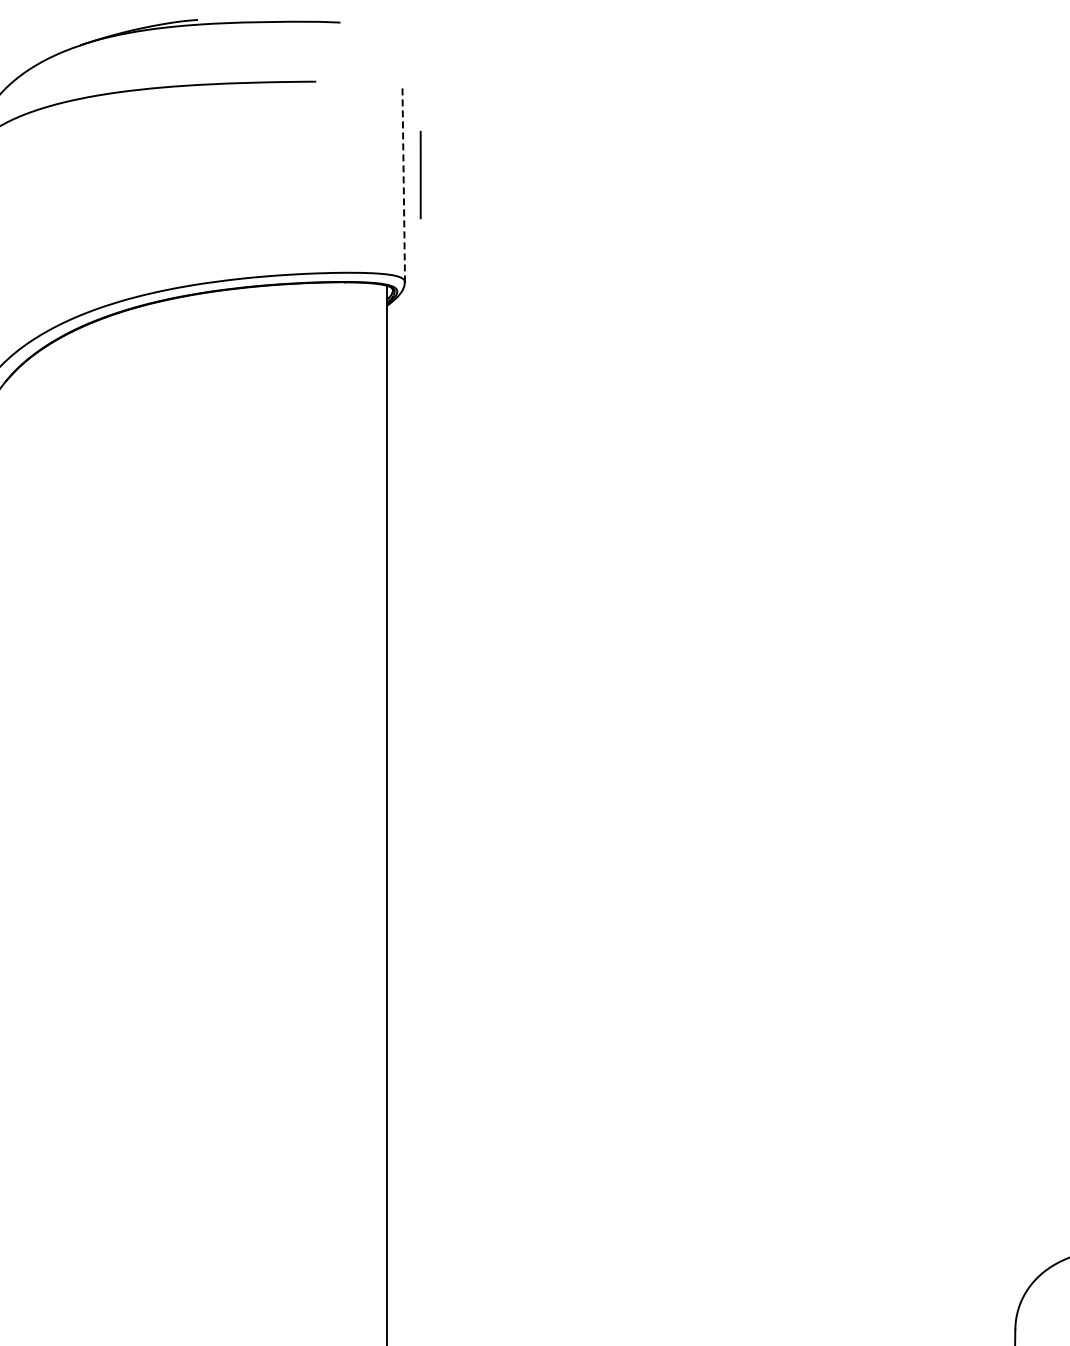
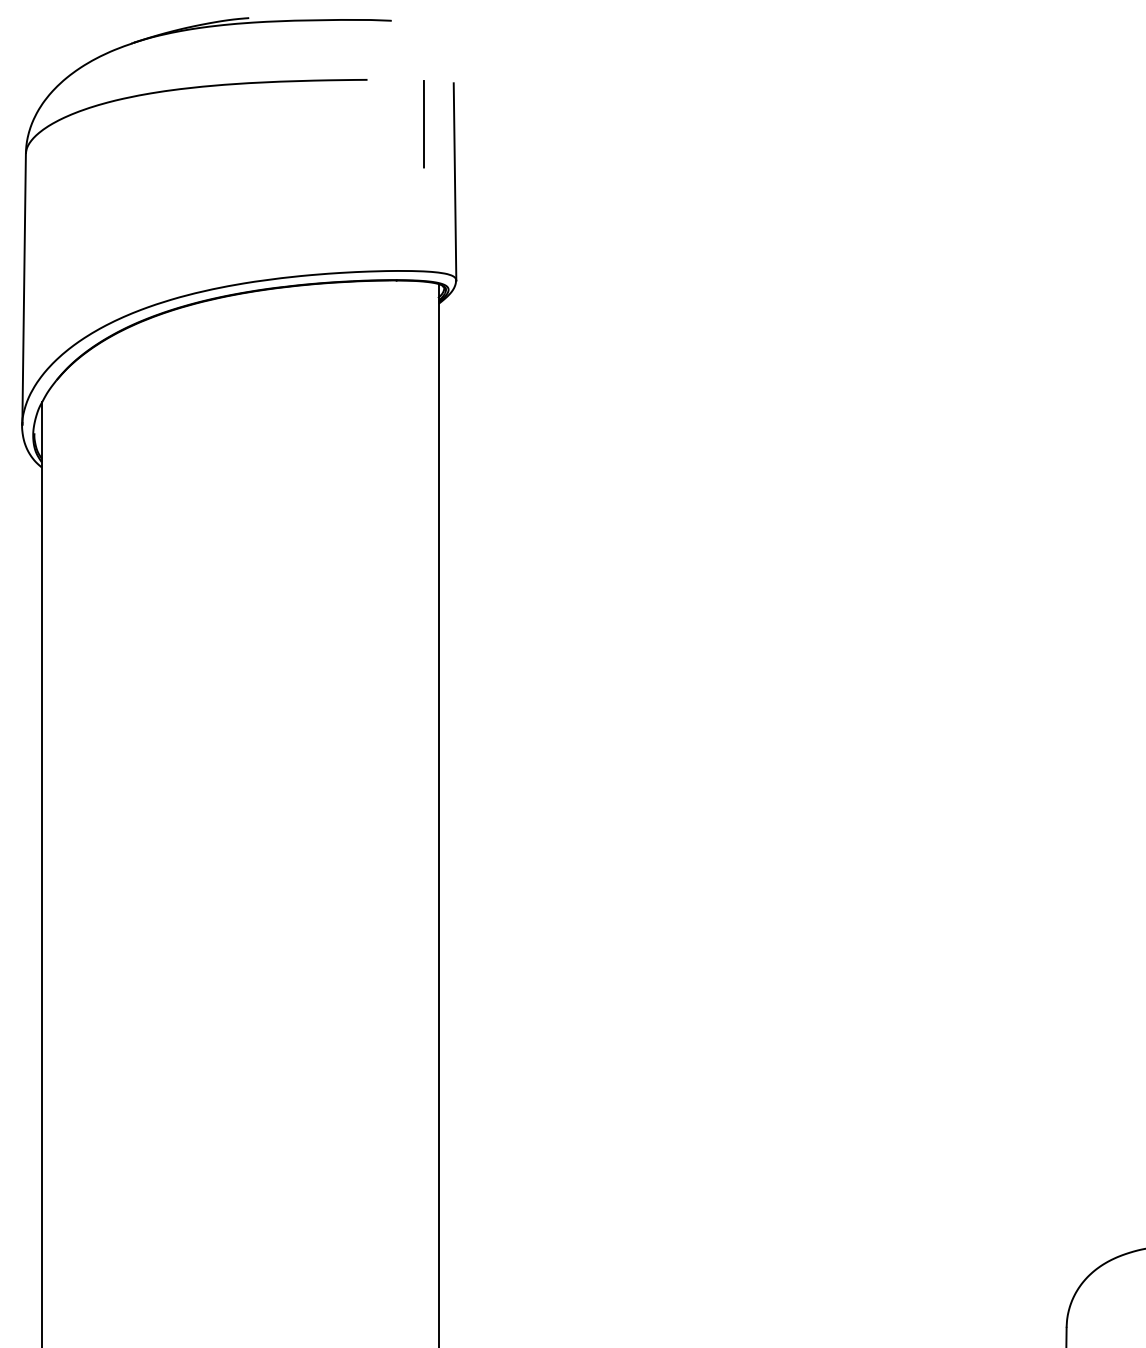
line: (420, 175) -> (423, 124), moved
line: (404, 183) -> (455, 181), dashed -> solid

